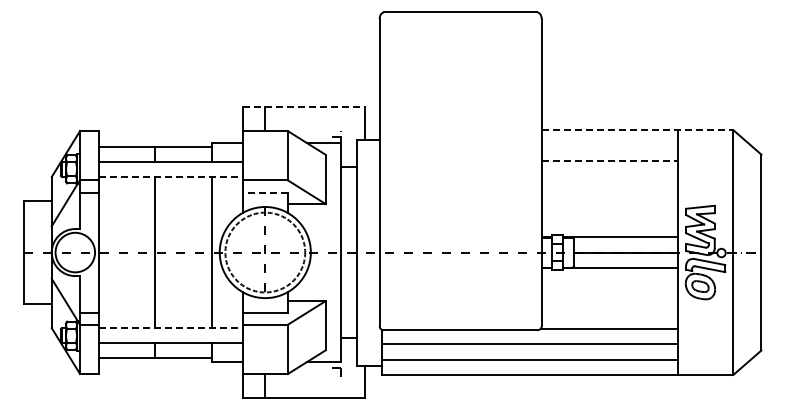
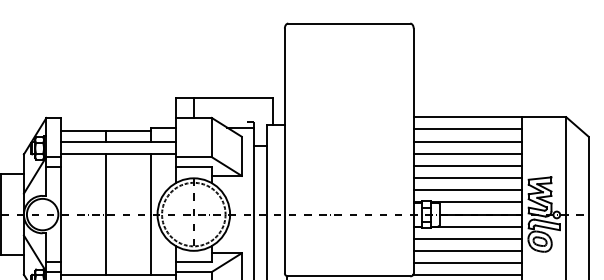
line: (304, 106) -> (225, 98), dashed -> solid
line: (637, 130) -> (489, 117), dashed -> solid
line: (609, 145) -> (467, 129), added
line: (610, 160) -> (468, 141), dashed -> solid
line: (170, 176) -> (118, 154), dashed -> solid
line: (609, 176) -> (467, 154), added
line: (609, 191) -> (467, 166), added
line: (265, 192) -> (193, 166), dashed -> solid
line: (609, 206) -> (467, 177), added
line: (609, 221) -> (467, 189), added
line: (609, 283) -> (467, 239), added
line: (609, 298) -> (467, 251), added
line: (609, 313) -> (467, 263), added
line: (170, 328) -> (118, 275), dashed -> solid

